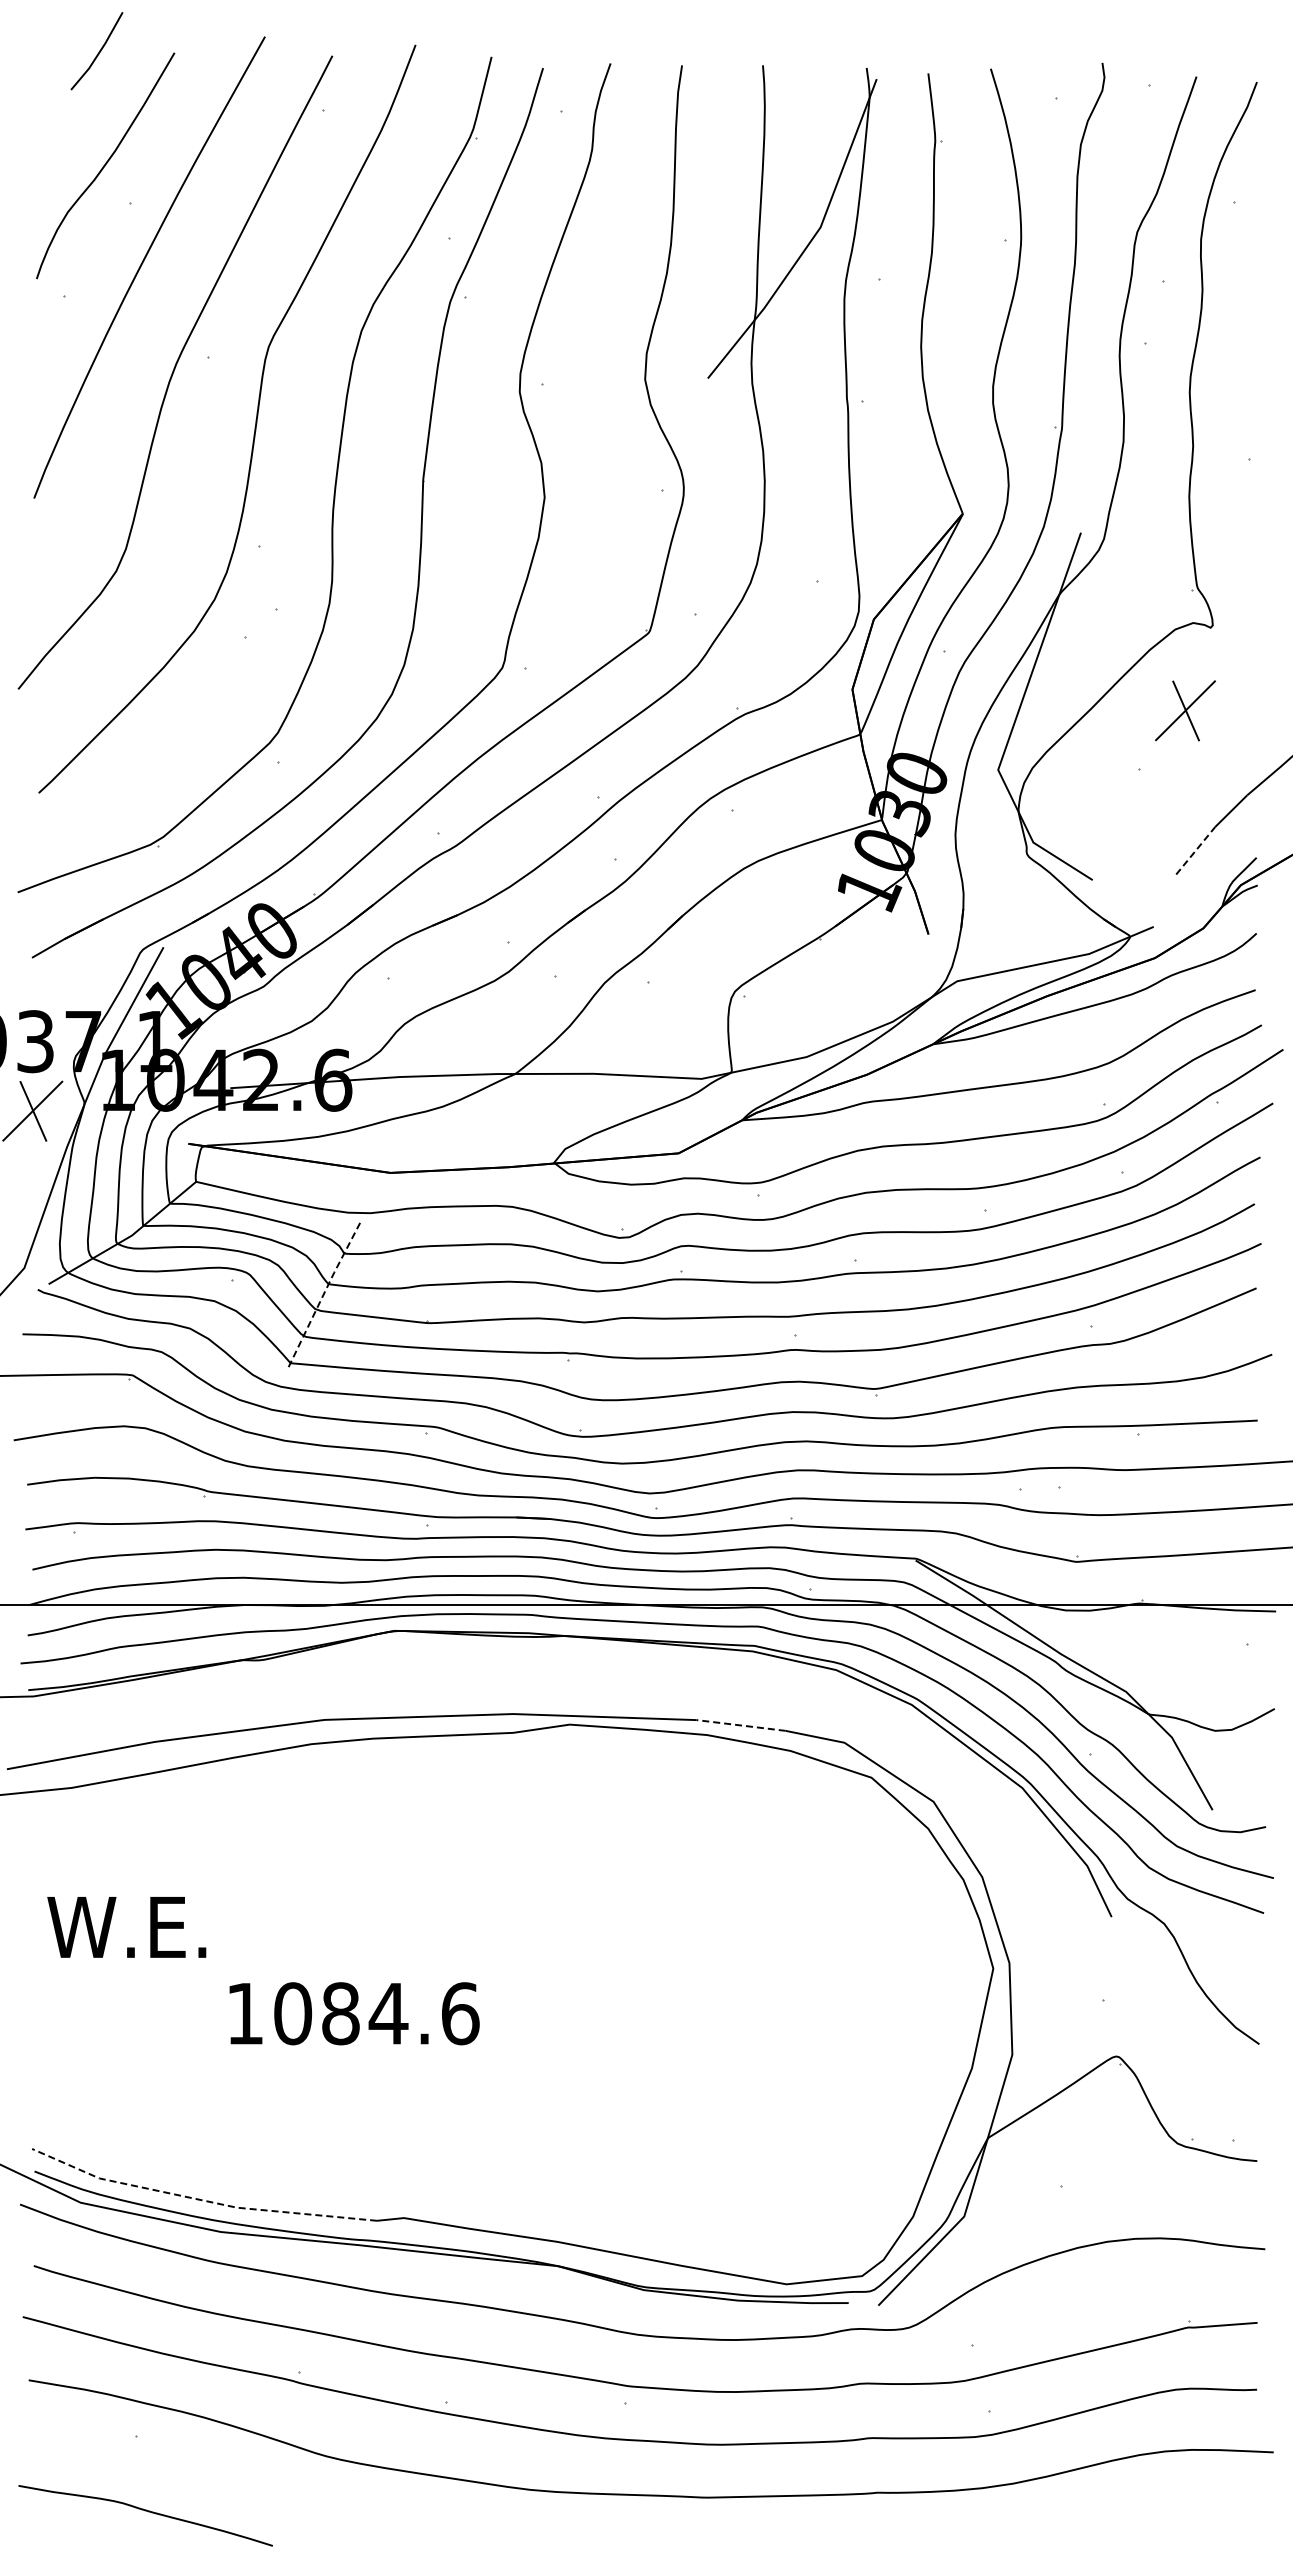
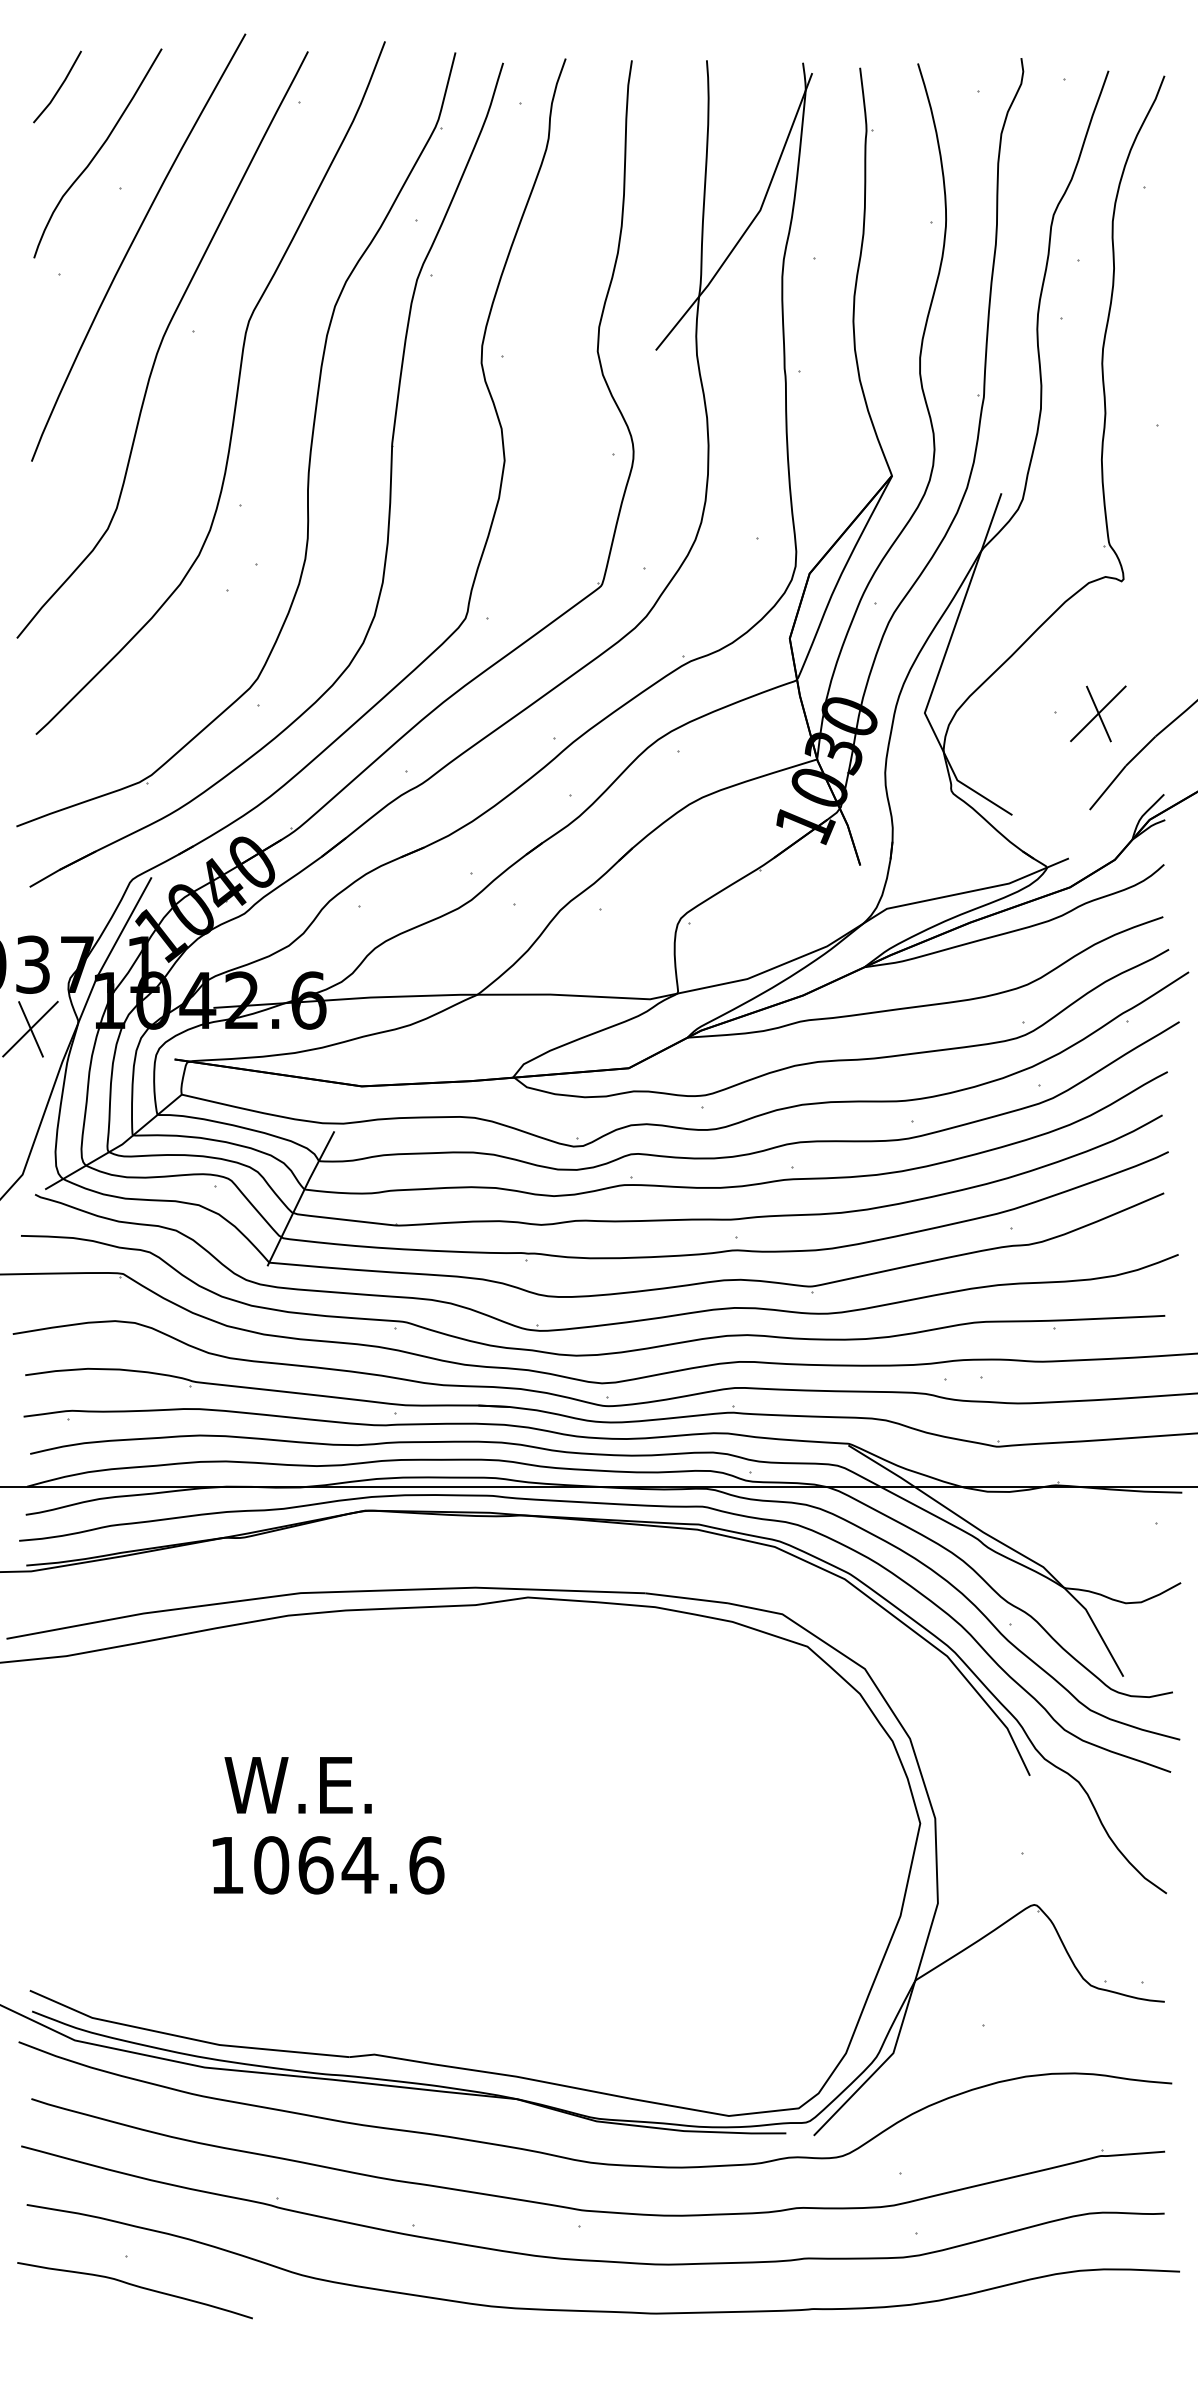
line: (98, 52) -> (58, 88), moved
part: (1185, 710) -> (1098, 713), moved
line: (1195, 850) -> (1107, 787), dashed -> solid
line: (324, 1293) -> (300, 1198), dashed -> solid
line: (741, 1725) -> (687, 1598), dashed -> solid
text: (126, 1927) -> (297, 1785), moved
text: (341, 2013) -> (316, 1865), 1084.6 -> 1064.6
line: (200, 2200) -> (185, 2038), dashed -> solid
curve: (145, 2511) -> (134, 2286), moved

